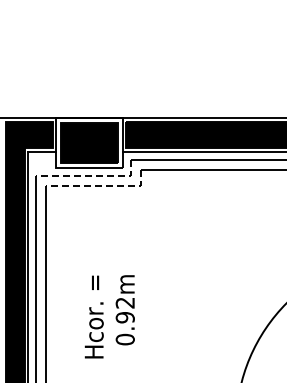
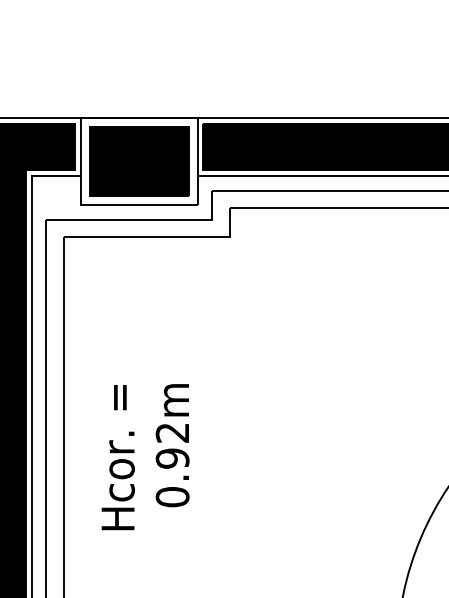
line: (91, 176) -> (143, 219), dashed -> solid
line: (101, 186) -> (160, 237), dashed -> solid
text: (109, 316) -> (144, 456), moved

